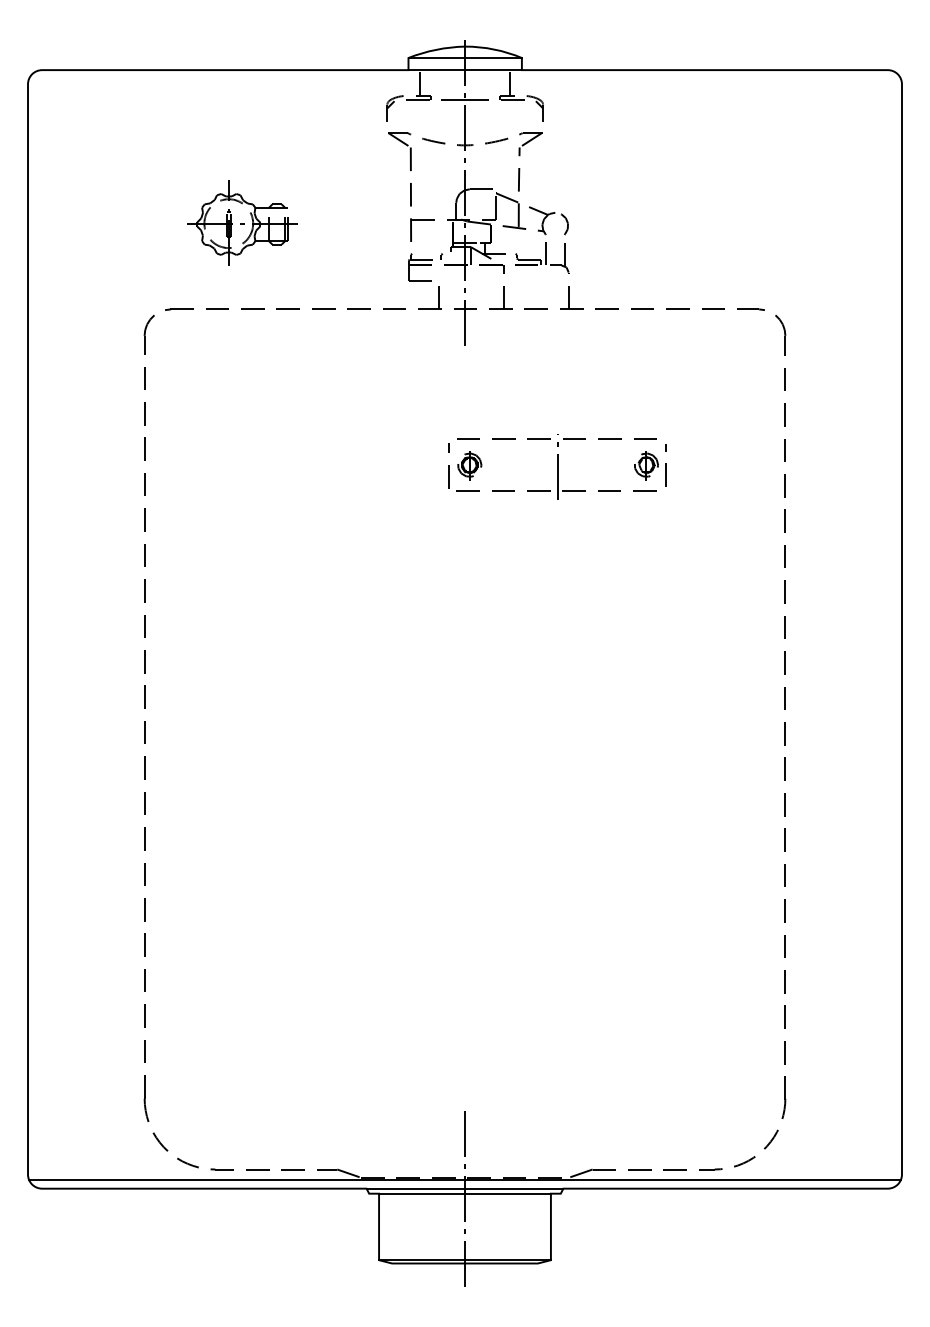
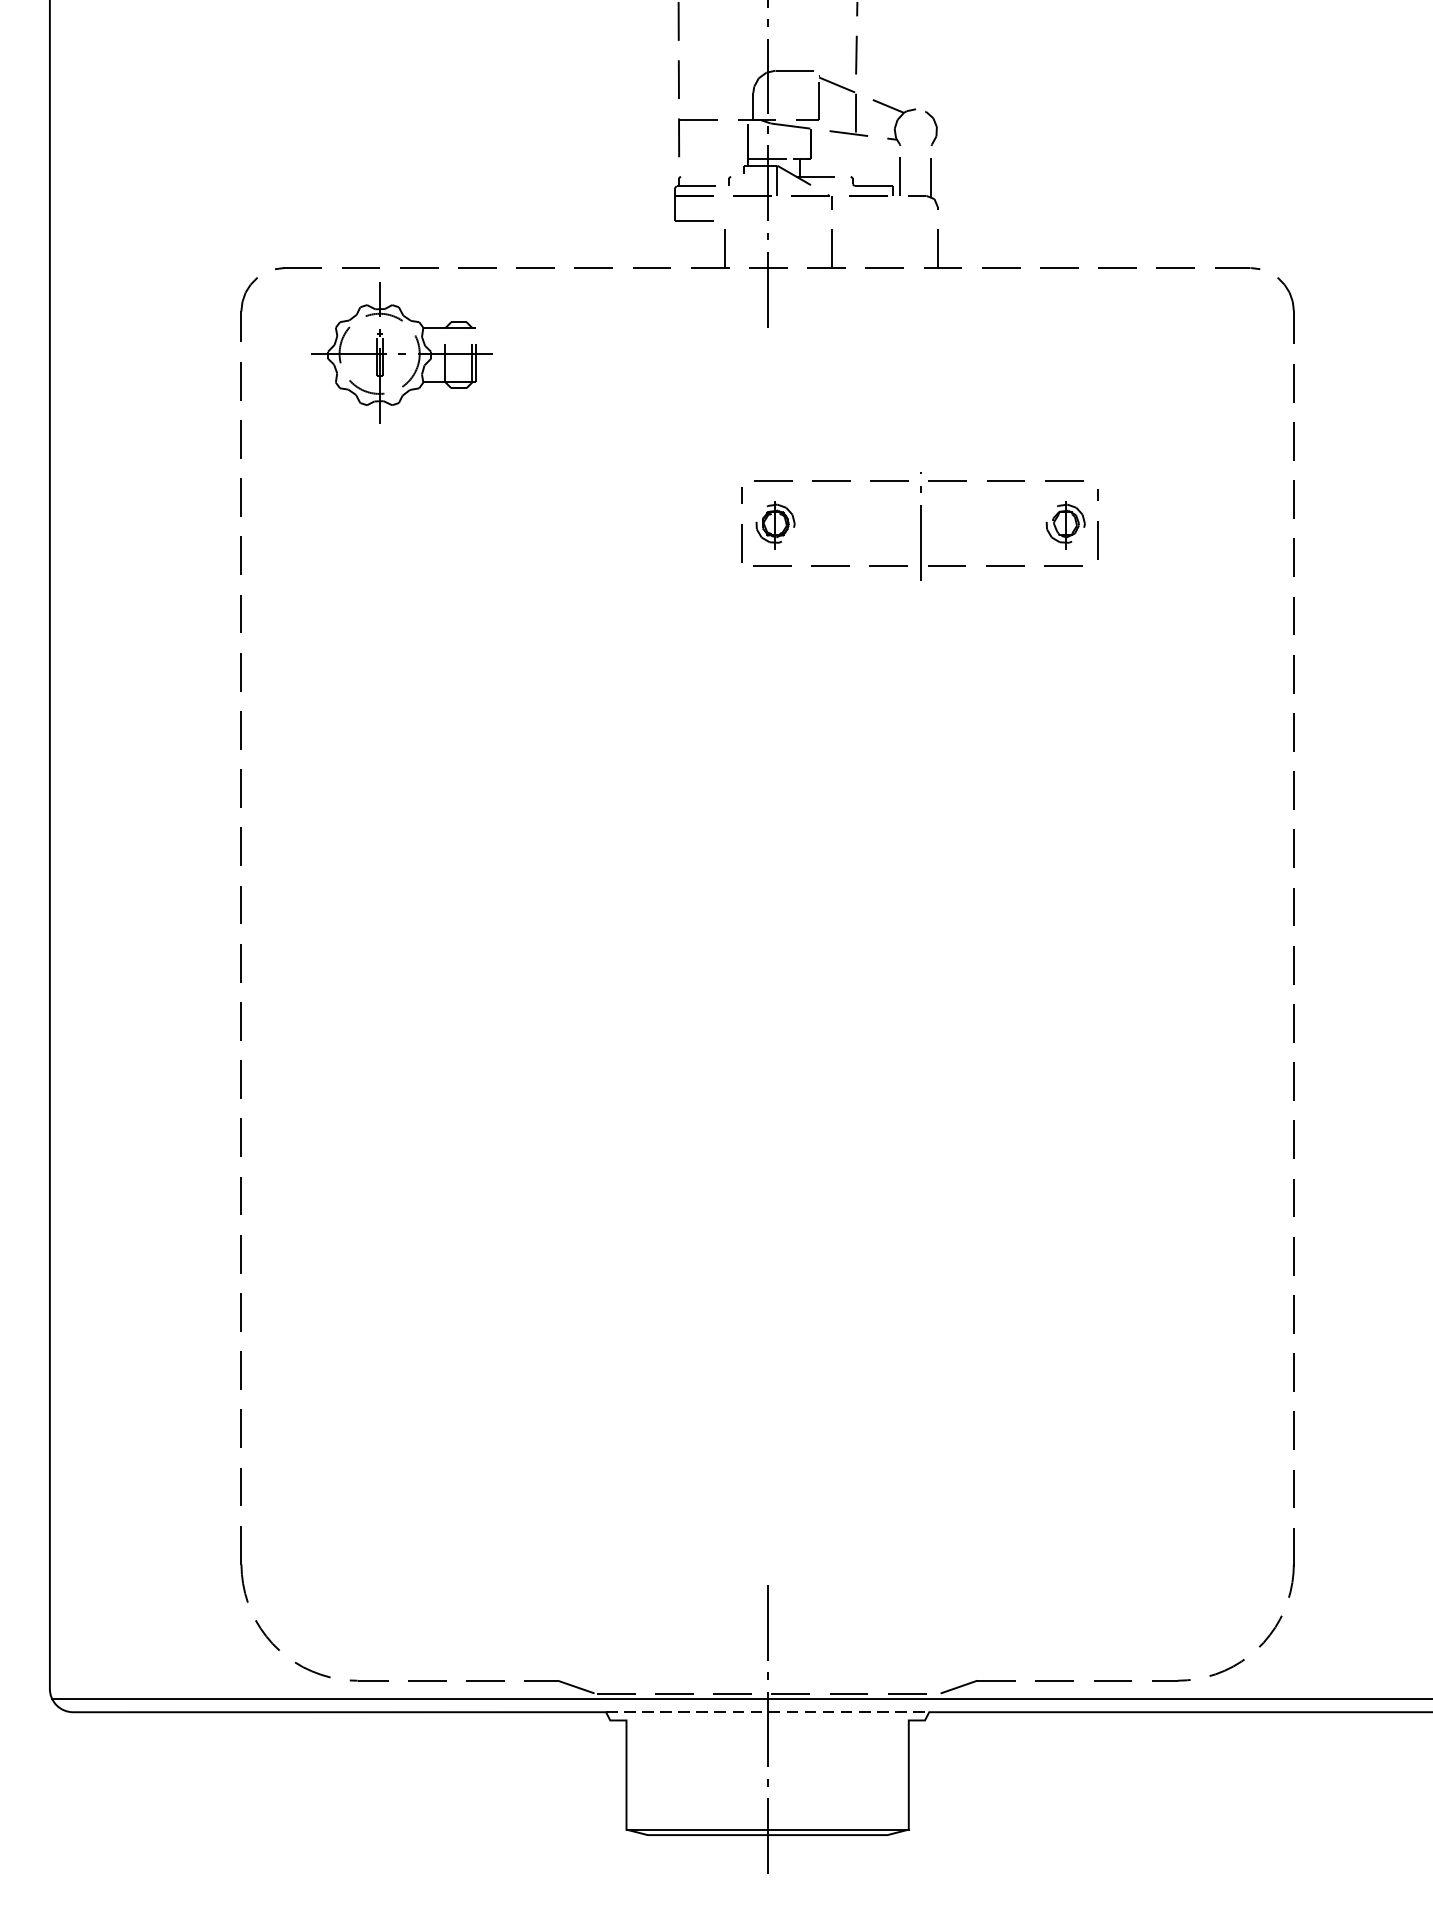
part: (242, 222) -> (402, 351), moved
line: (465, 1188) -> (768, 1711), solid -> dashed
line: (464, 1193) -> (766, 1720), removed

